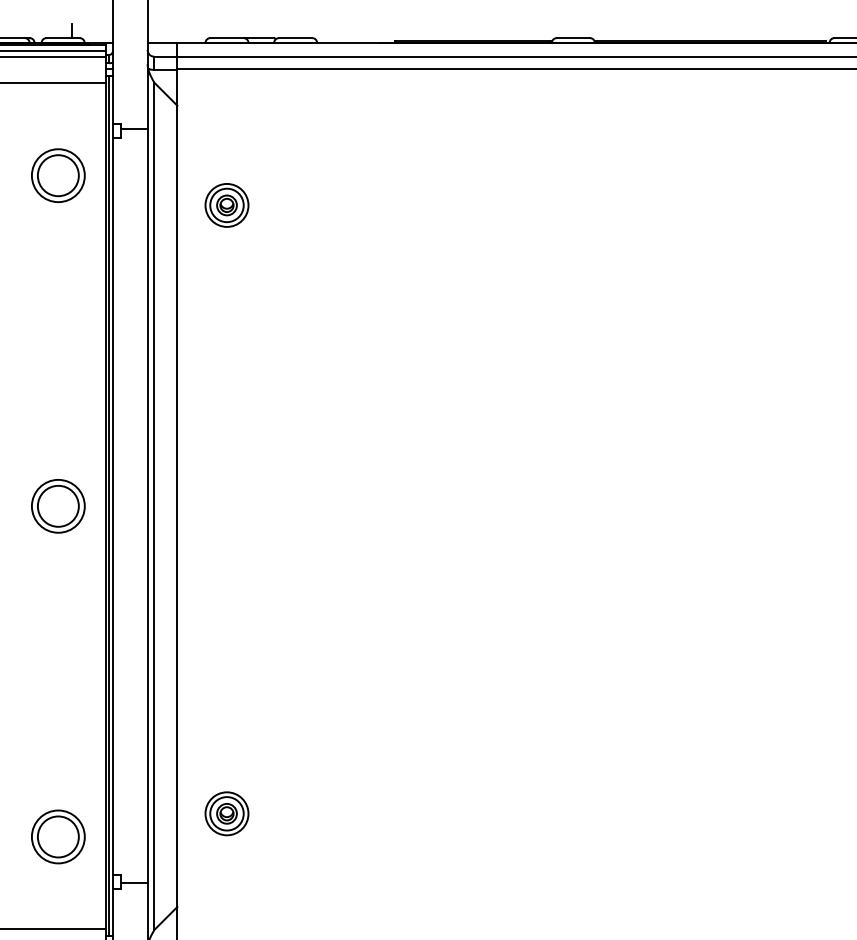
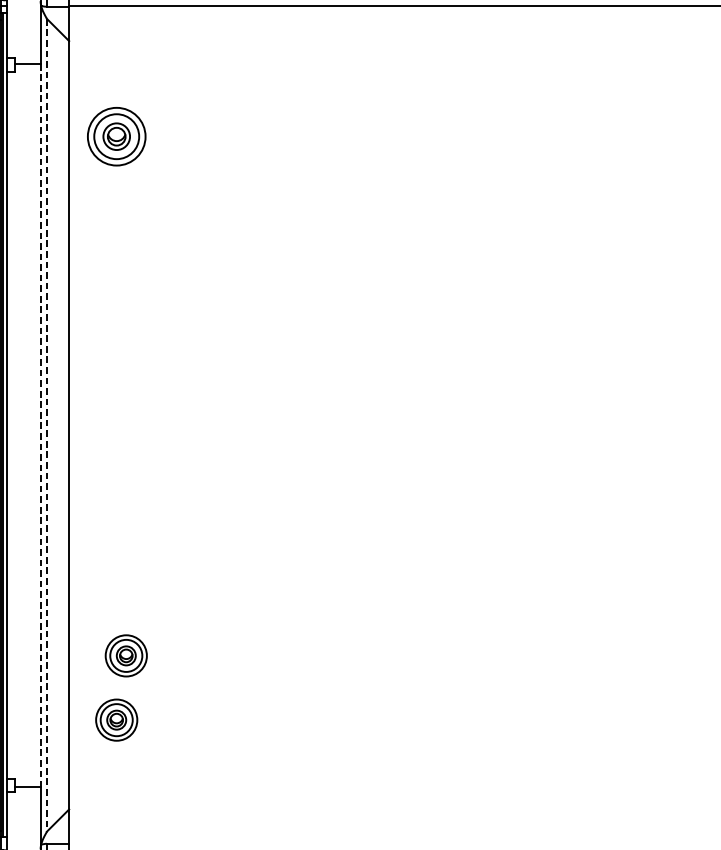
part: (226, 205) -> (116, 136), size x1.4
line: (147, 506) -> (40, 425), solid -> dashed
line: (154, 506) -> (47, 425), solid -> dashed
part: (236, 746) -> (125, 655), added

